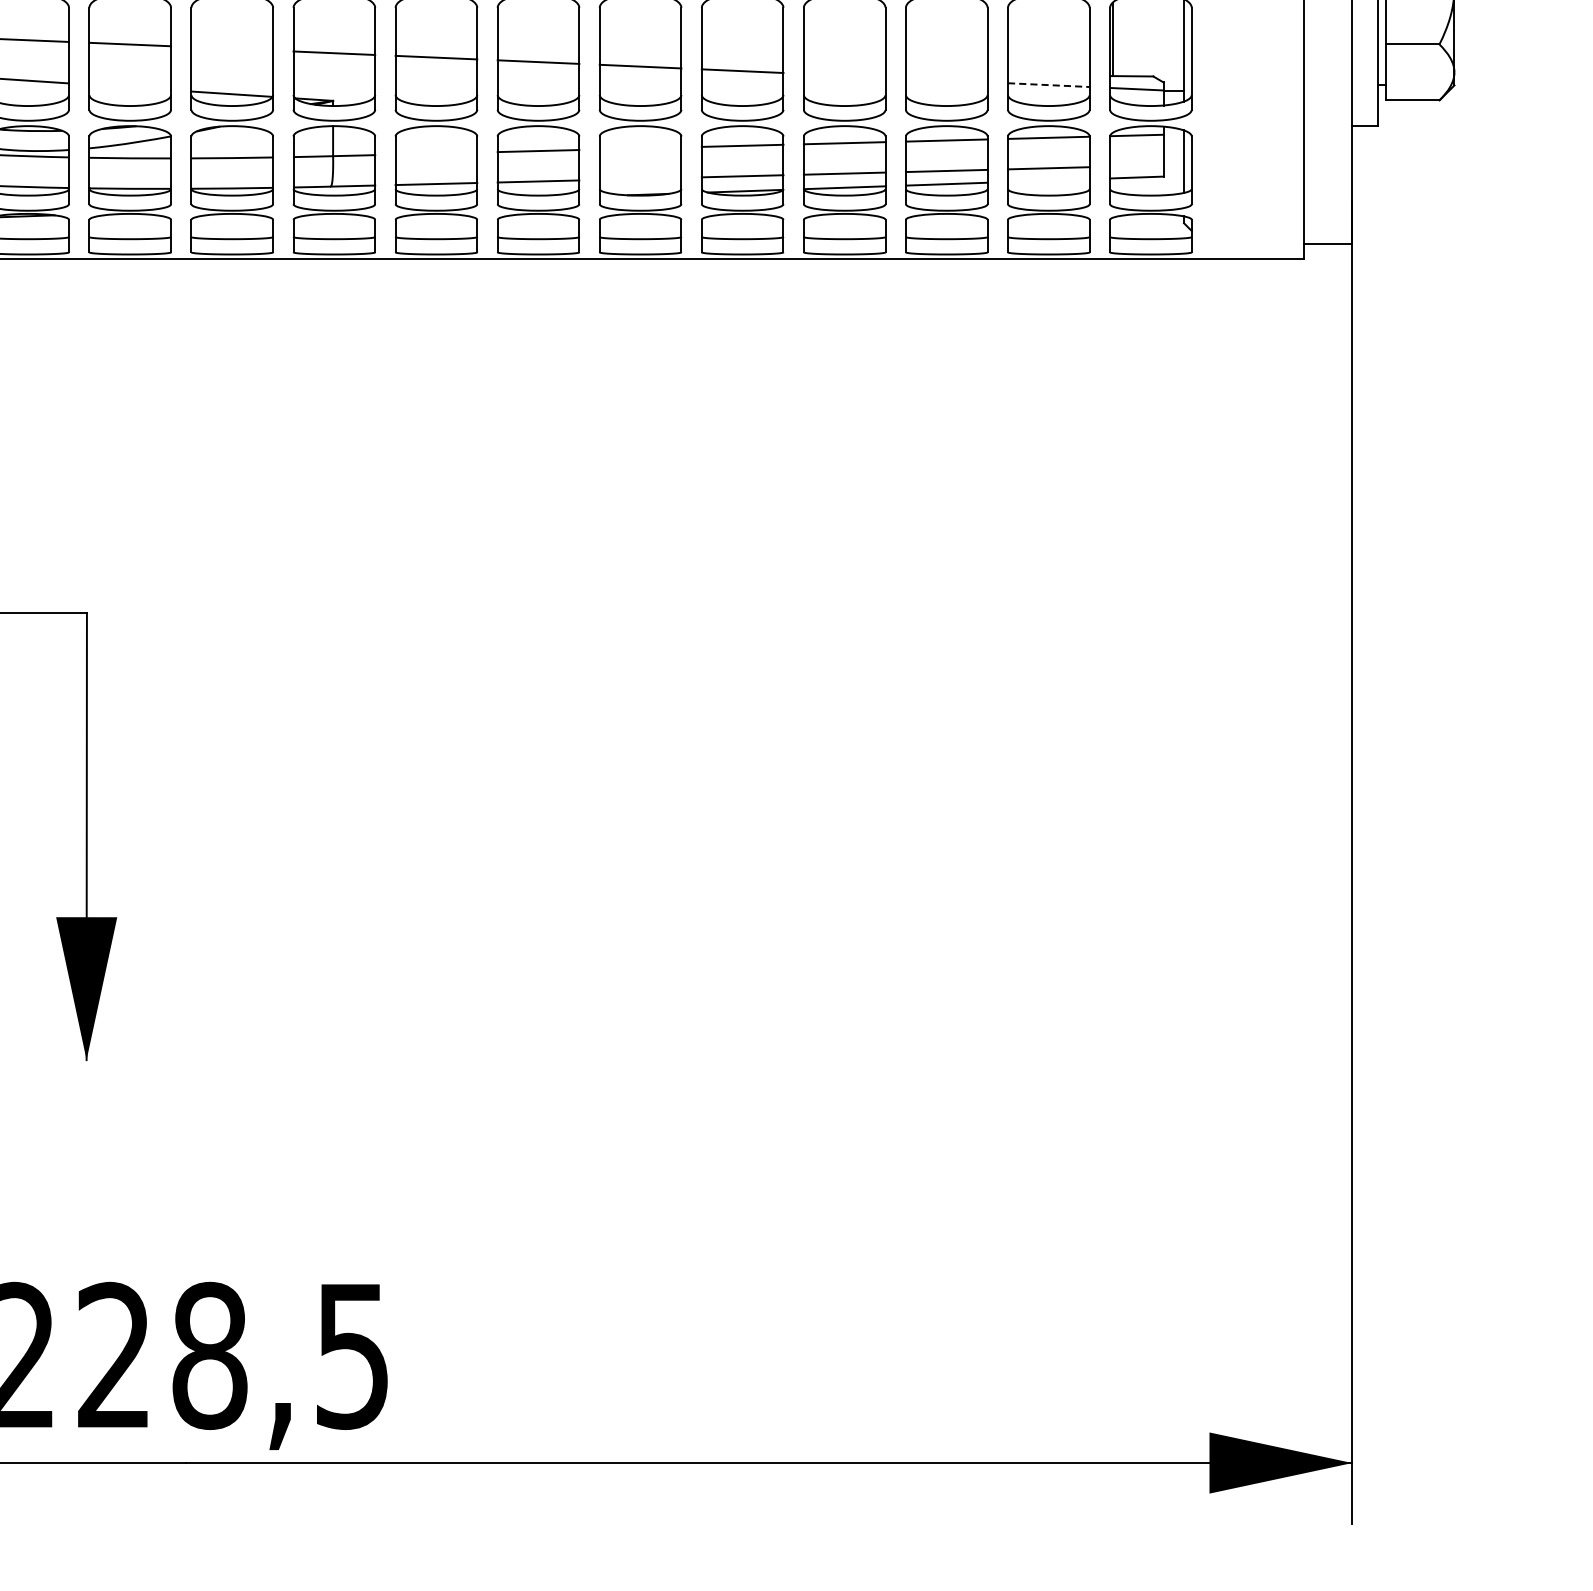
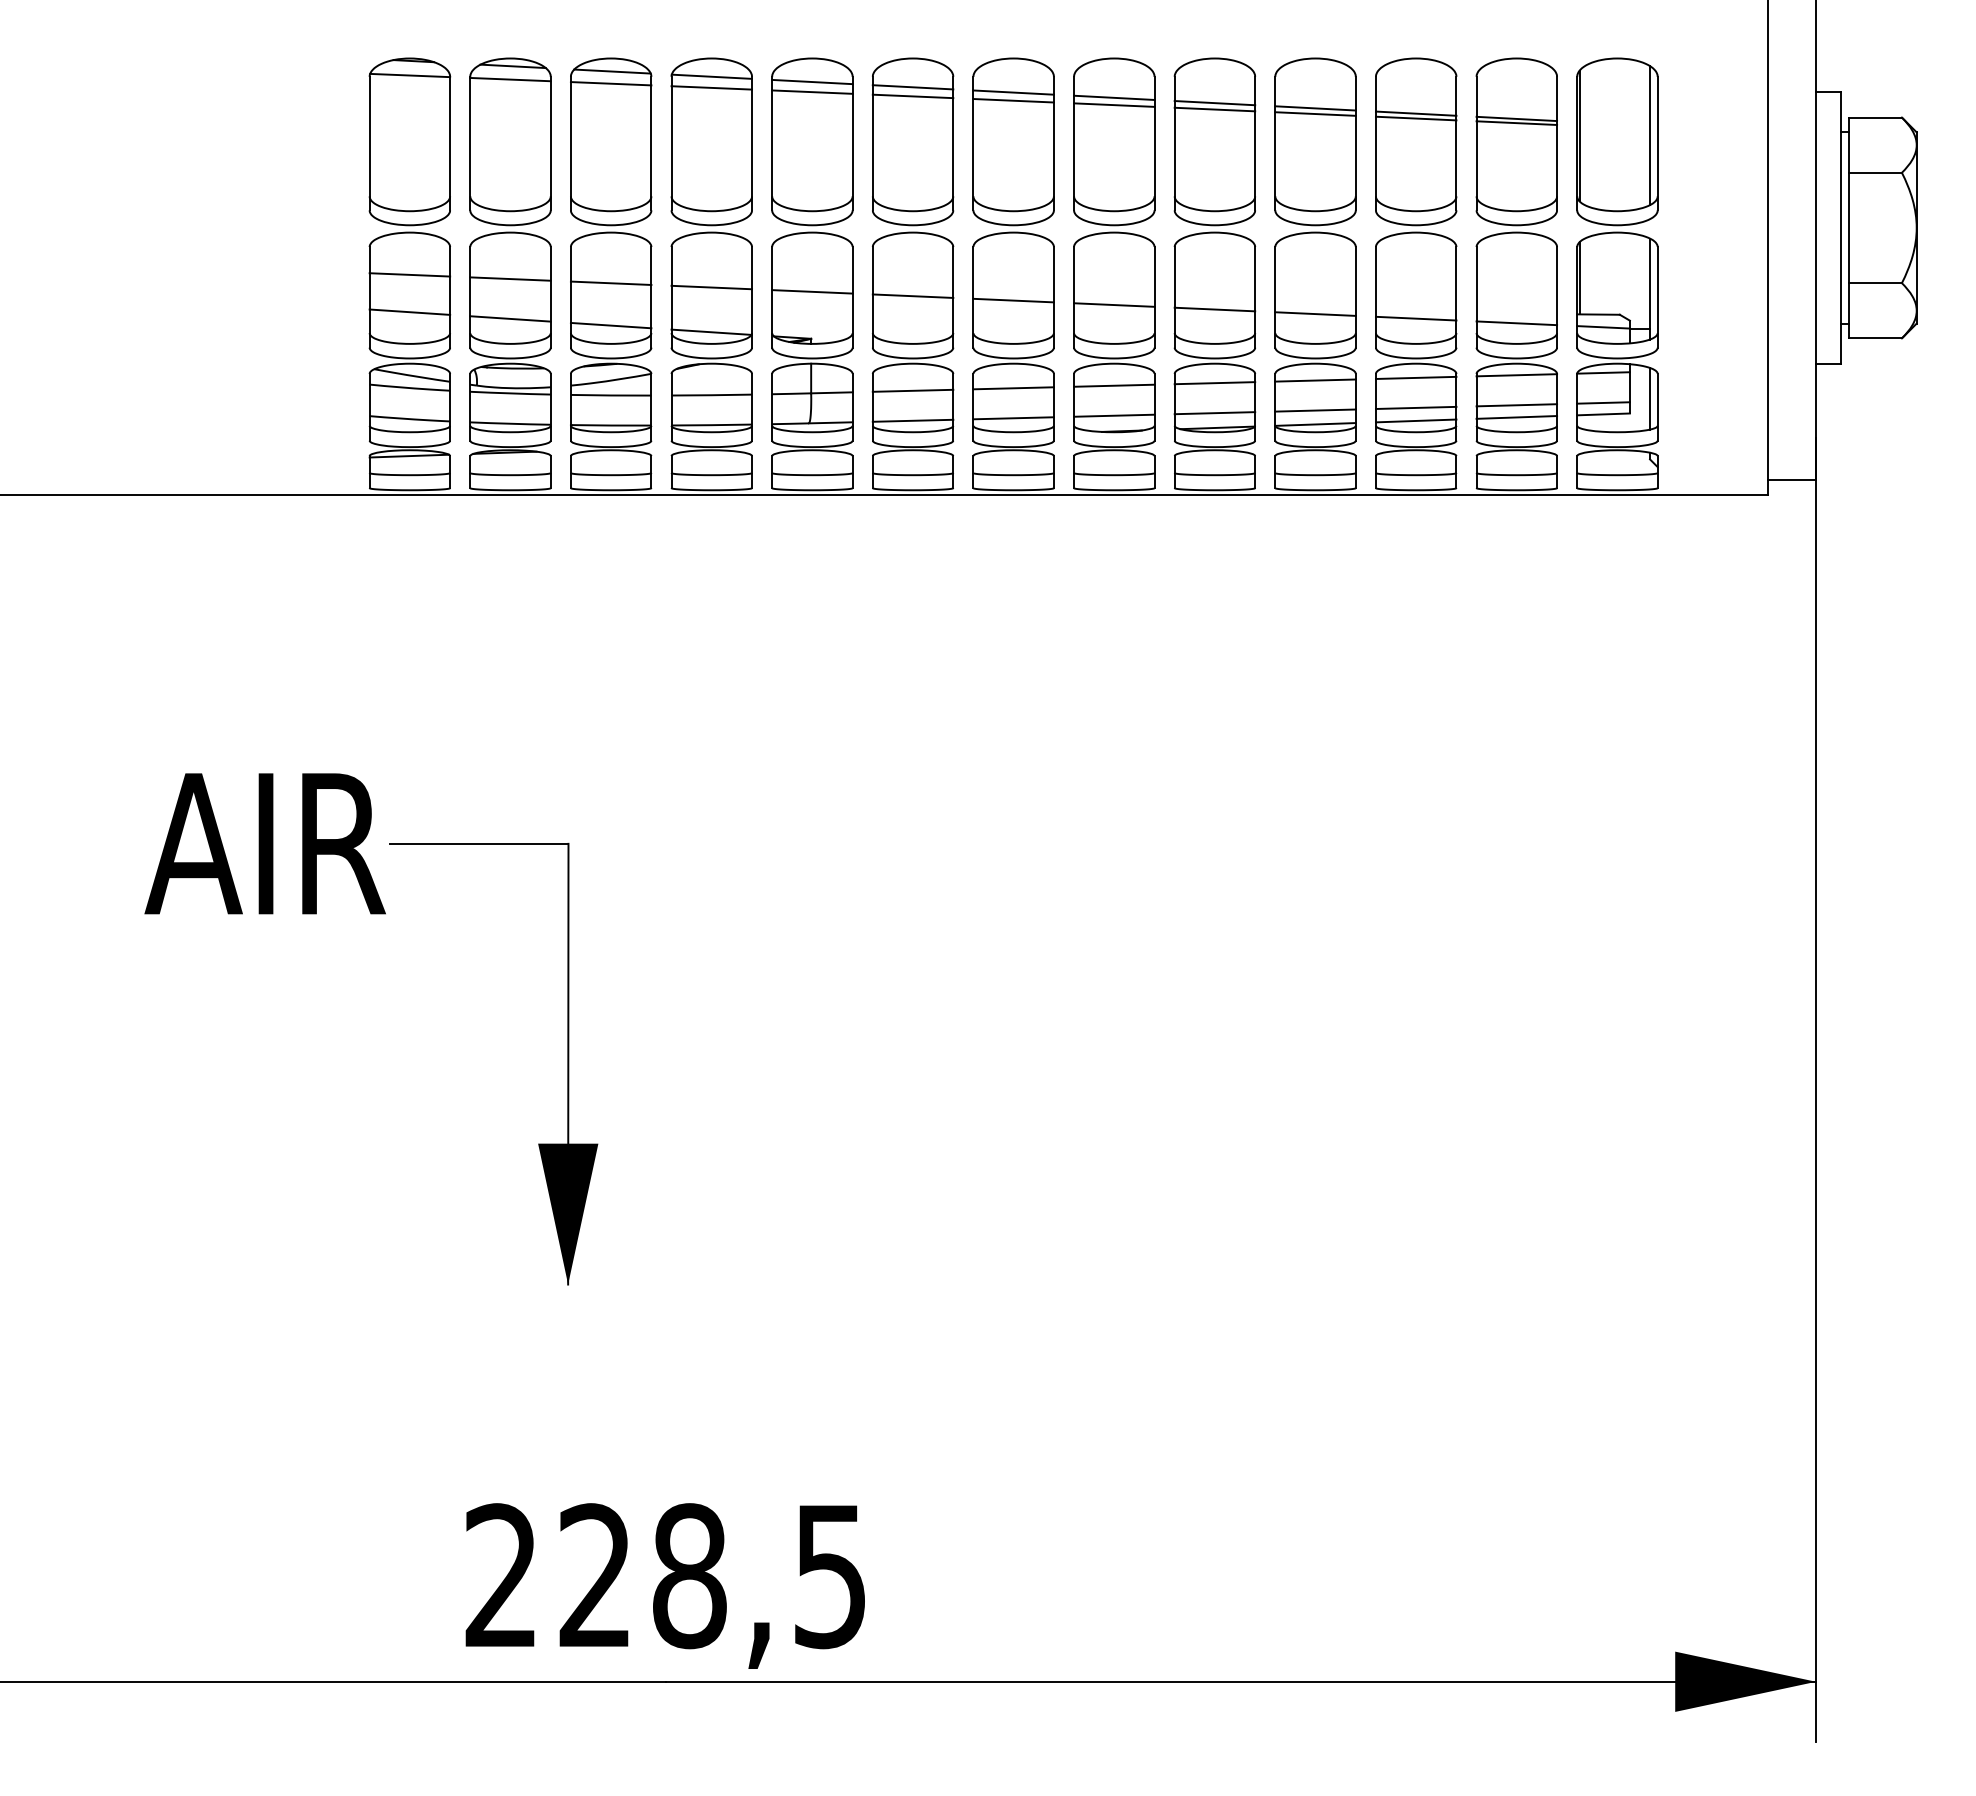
line: (232, 48) -> (711, 287), added
line: (844, 75) -> (1315, 313), added
line: (946, 80) -> (1415, 318), added
line: (1049, 85) -> (1517, 323), dashed -> solid
line: (129, 87) -> (610, 325), added
line: (640, 148) -> (1114, 385), added
line: (435, 153) -> (912, 390), added
line: (1136, 165) -> (1603, 402), added
line: (640, 178) -> (1114, 415), added
line: (1048, 180) -> (1516, 417), added

